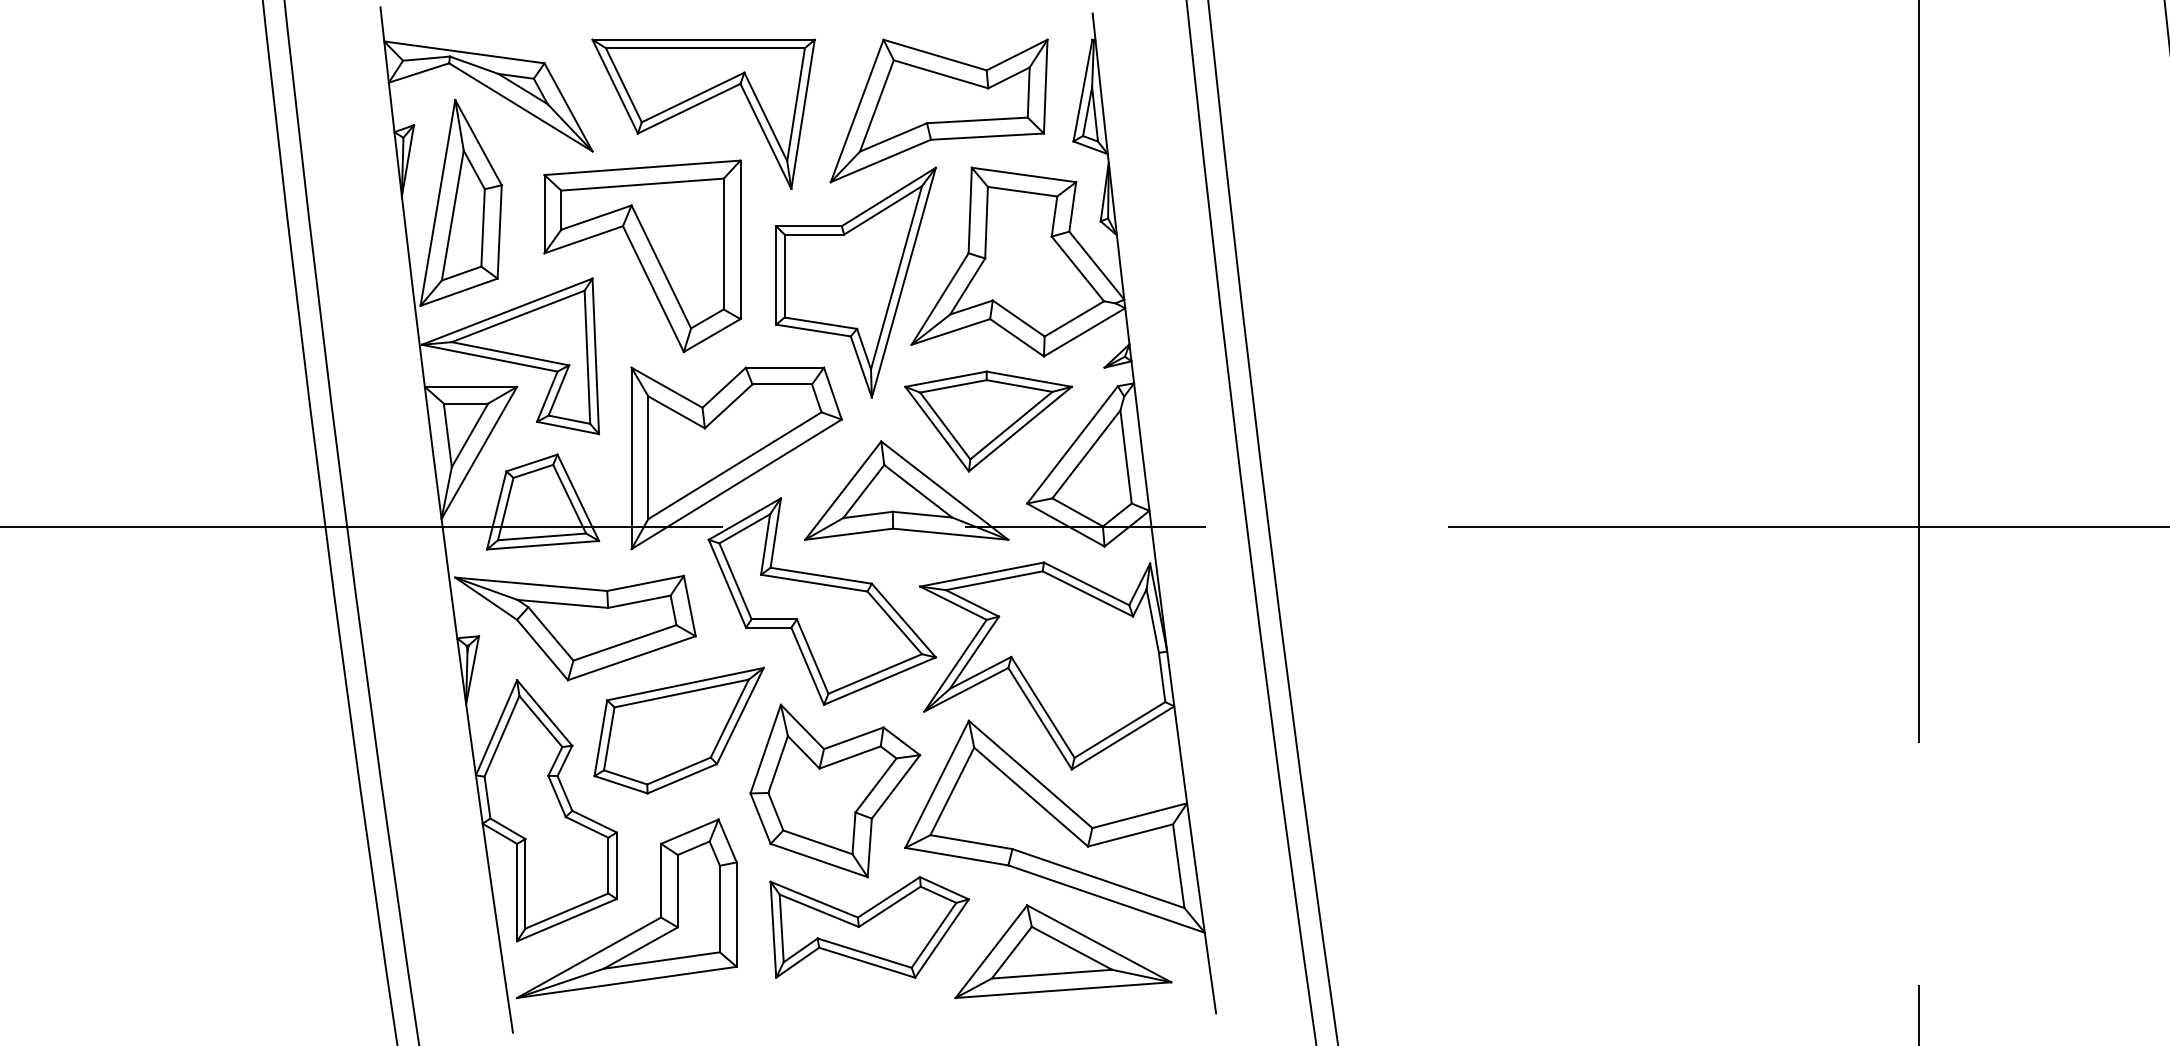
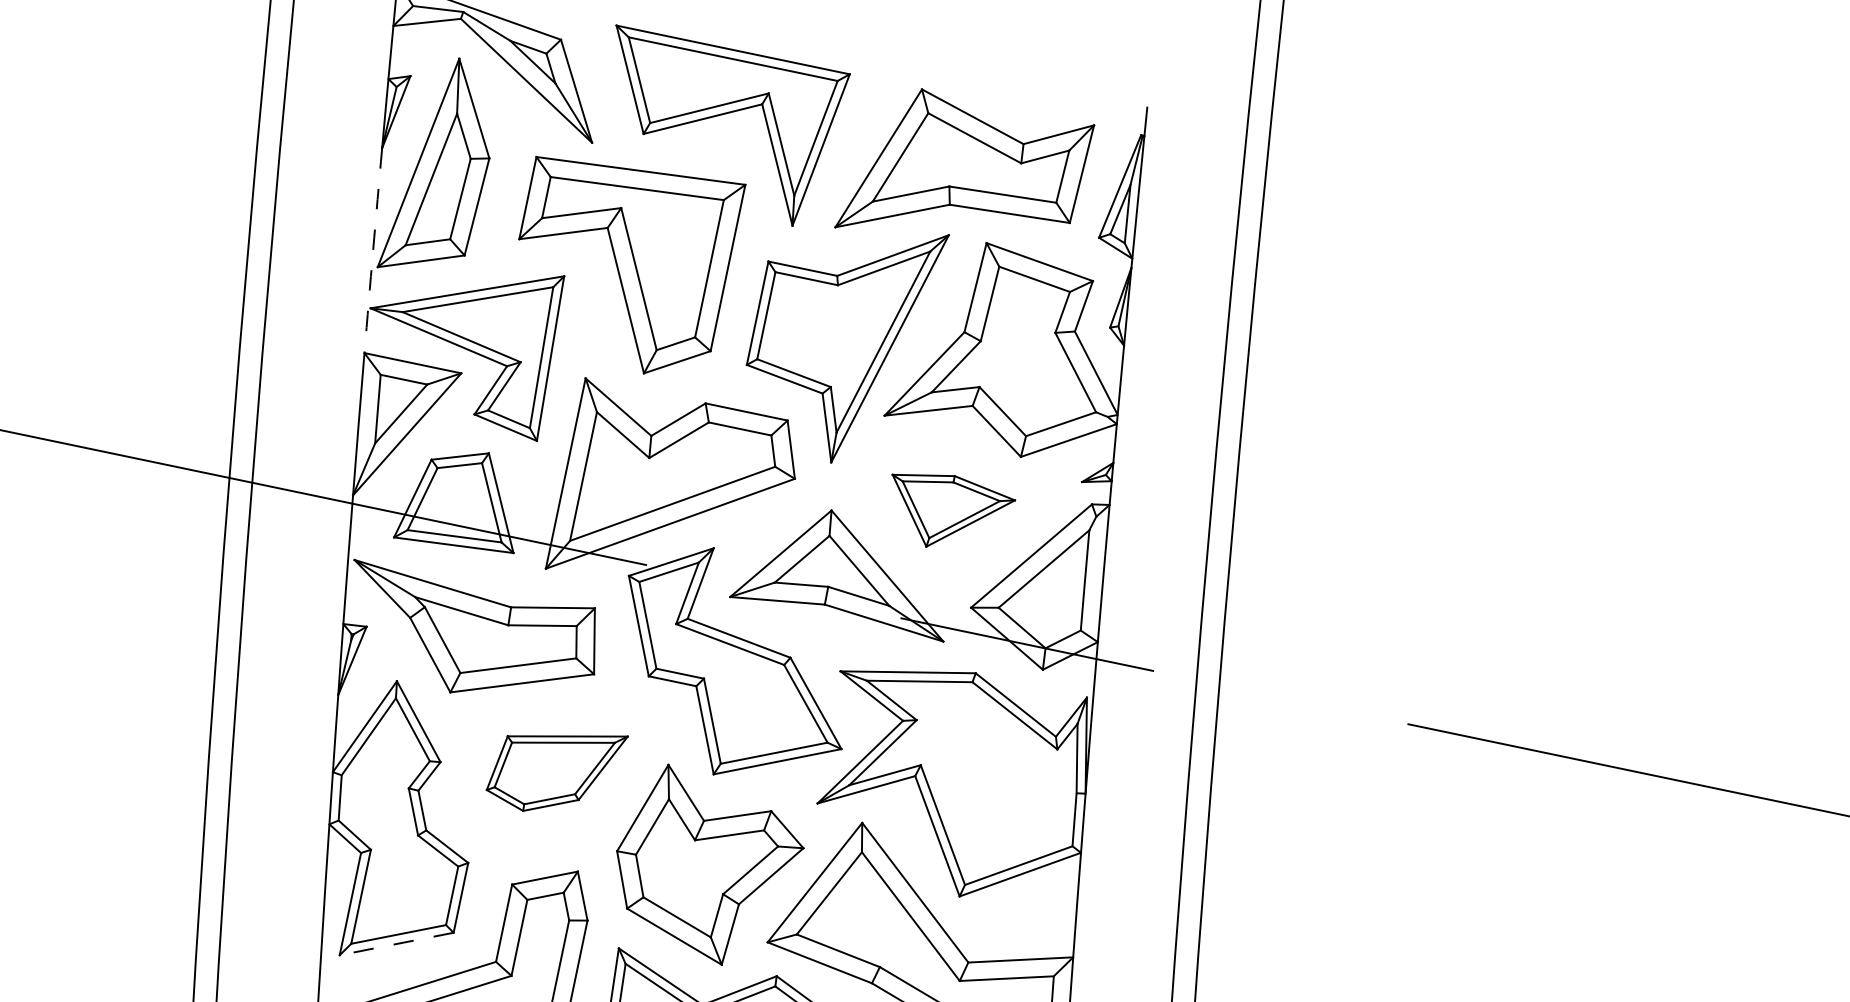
arc: (413, 291) -> (373, 250), solid -> dashed
part: (988, 421) -> (948, 513), size x0.7
part: (678, 730) -> (555, 769), size x0.7
line: (566, 920) -> (396, 944), solid -> dashed

